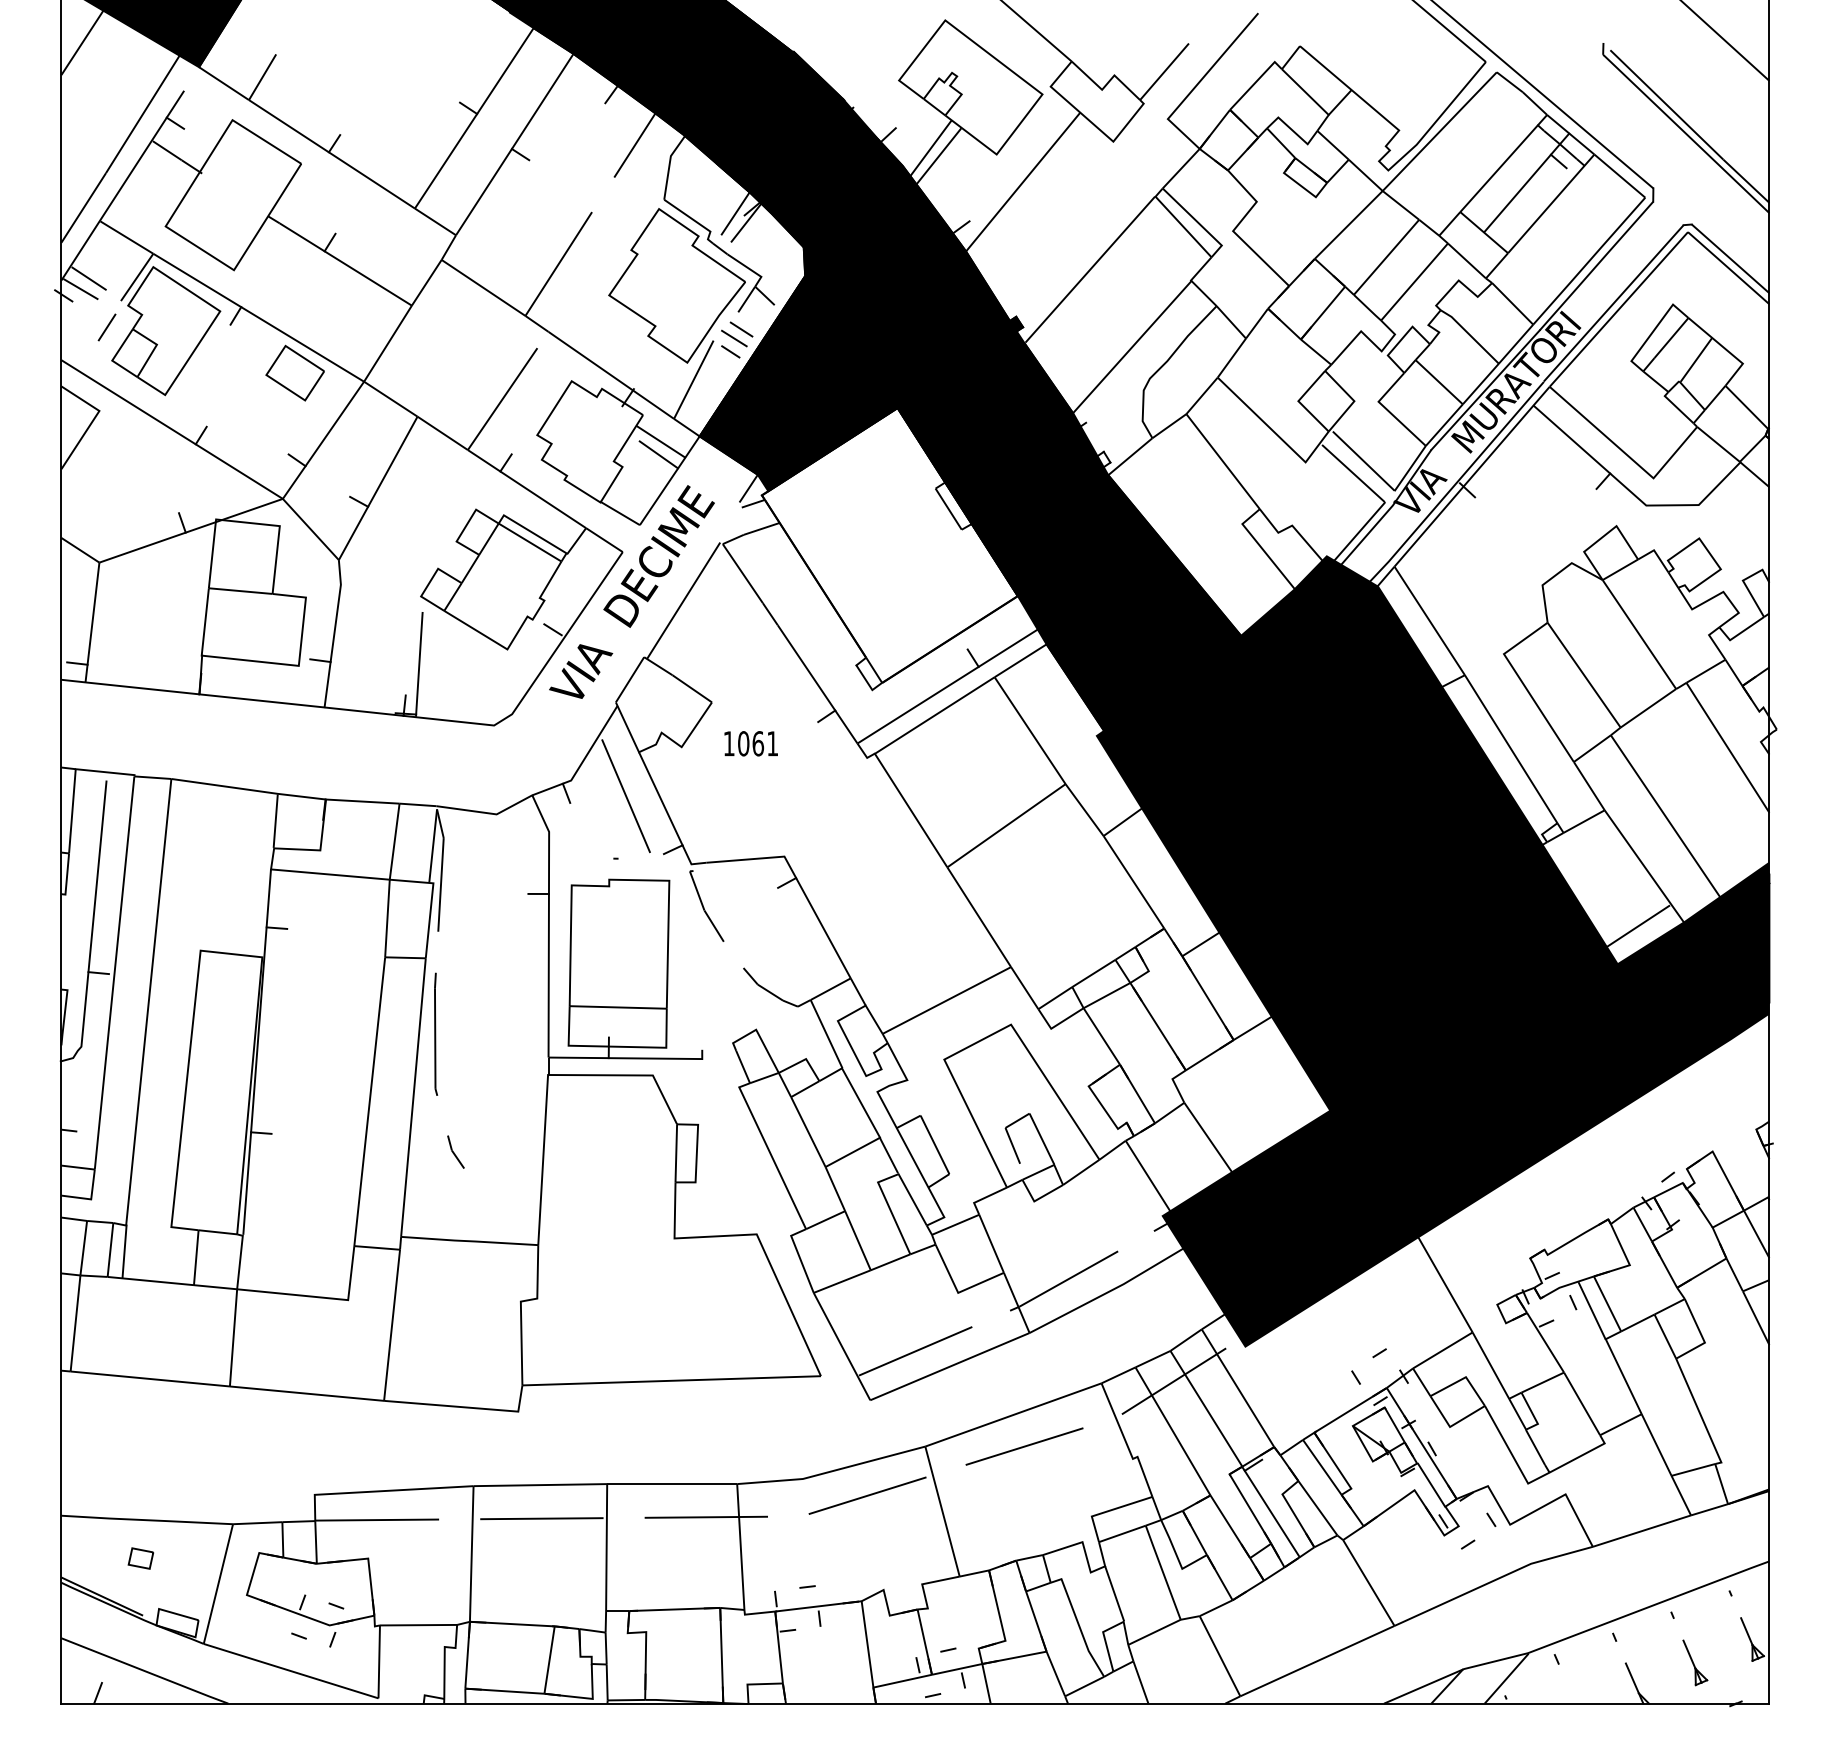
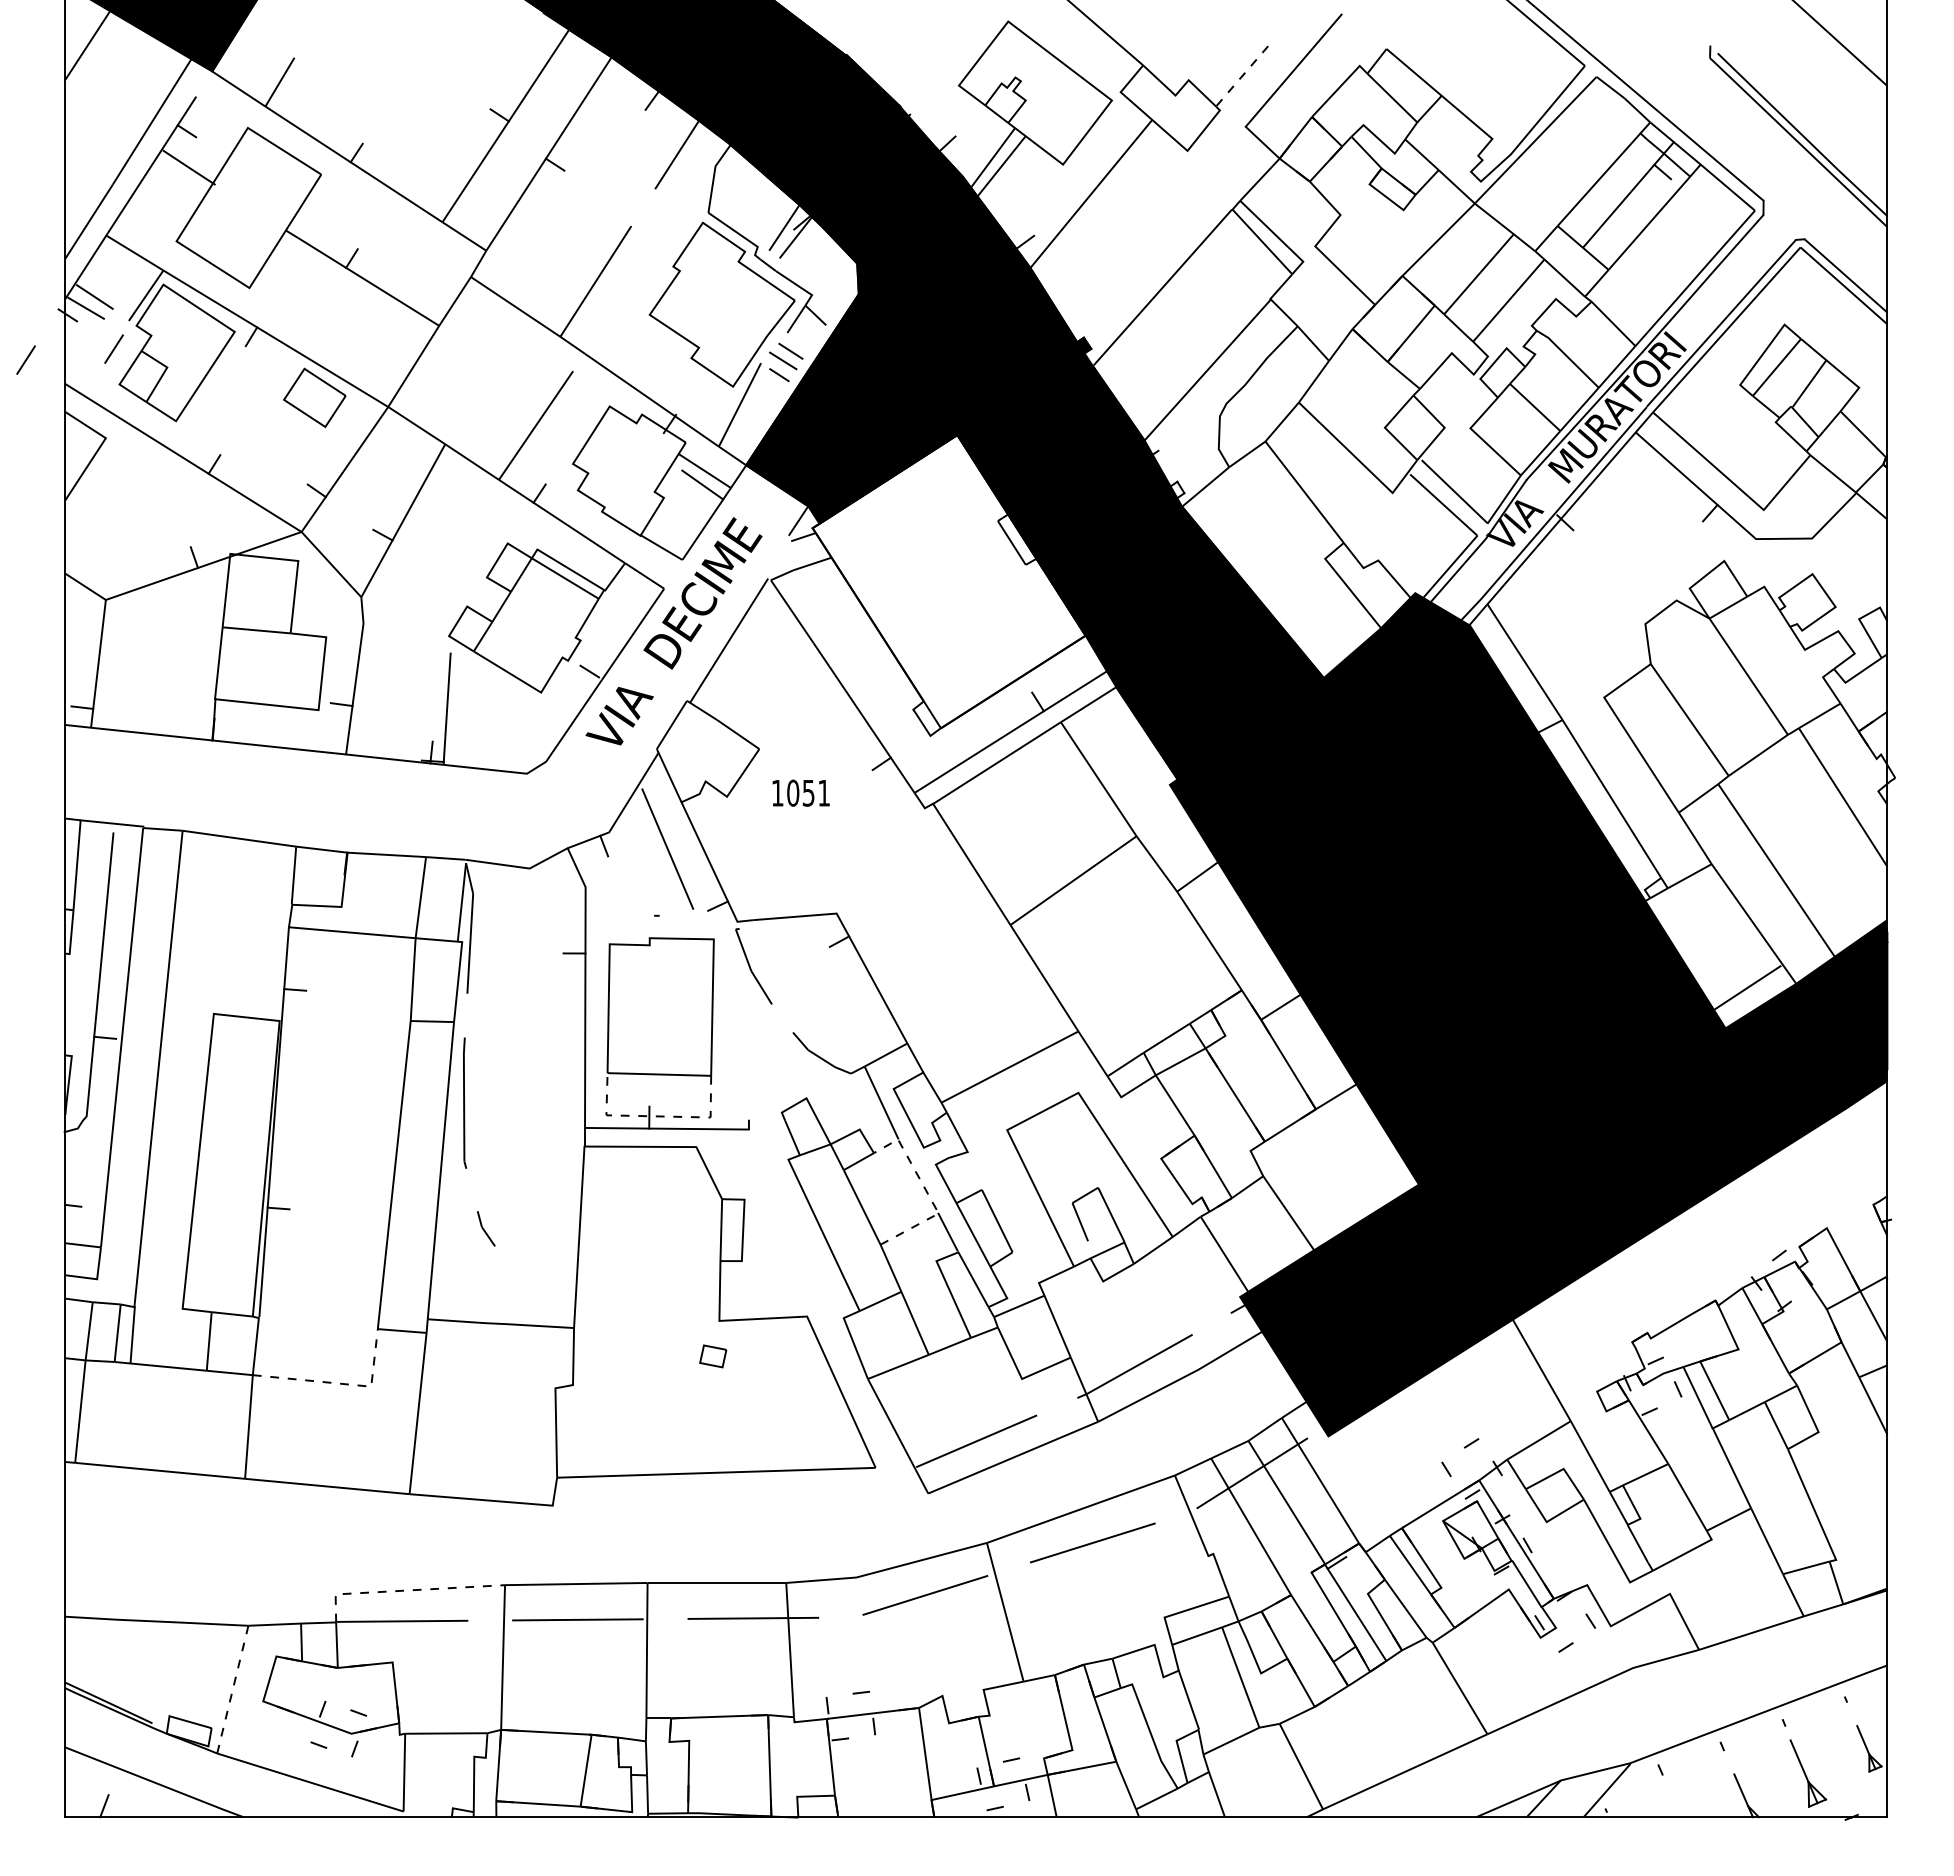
line: (1164, 71) -> (1242, 76), solid -> dashed
line: (24, 337) -> (25, 359), added
text: (758, 743) -> (808, 792), 1061 -> 1051
line: (617, 1046) -> (658, 1116), solid -> dashed
line: (869, 1119) -> (927, 1193), solid -> dashed
line: (321, 1297) -> (342, 1383), solid -> dashed
line: (381, 1491) -> (406, 1590), solid -> dashed
part: (141, 1558) -> (713, 1356), moved
line: (218, 1583) -> (232, 1689), solid -> dashed
part: (1695, 1662) -> (1808, 1773), size x1.4

